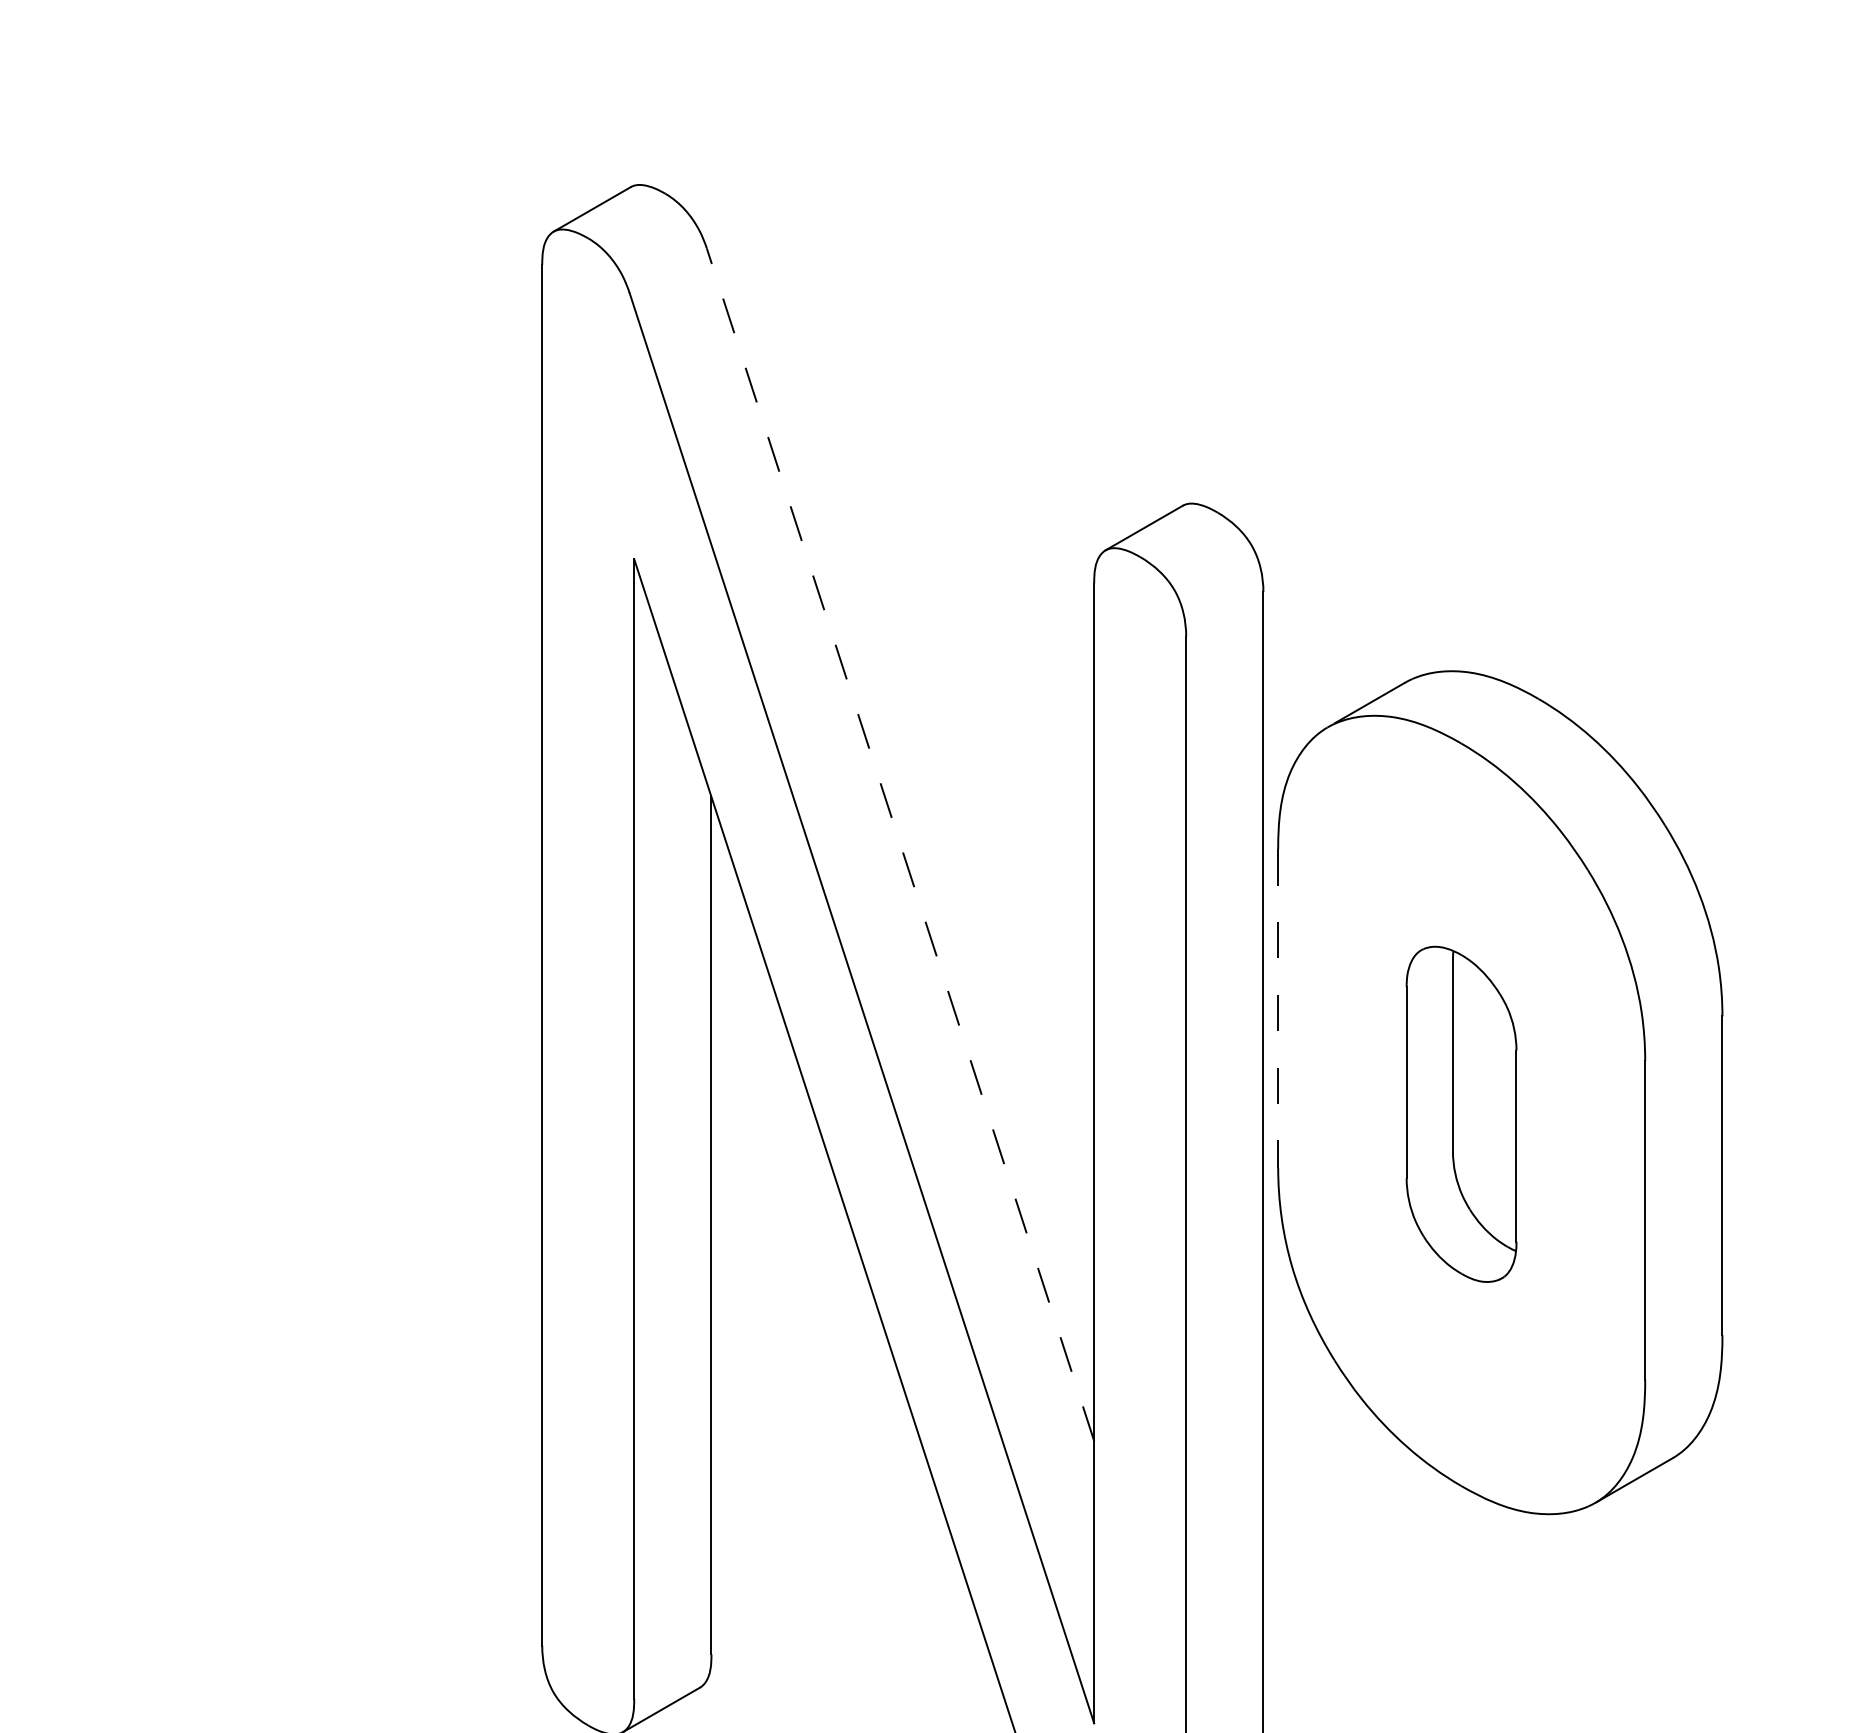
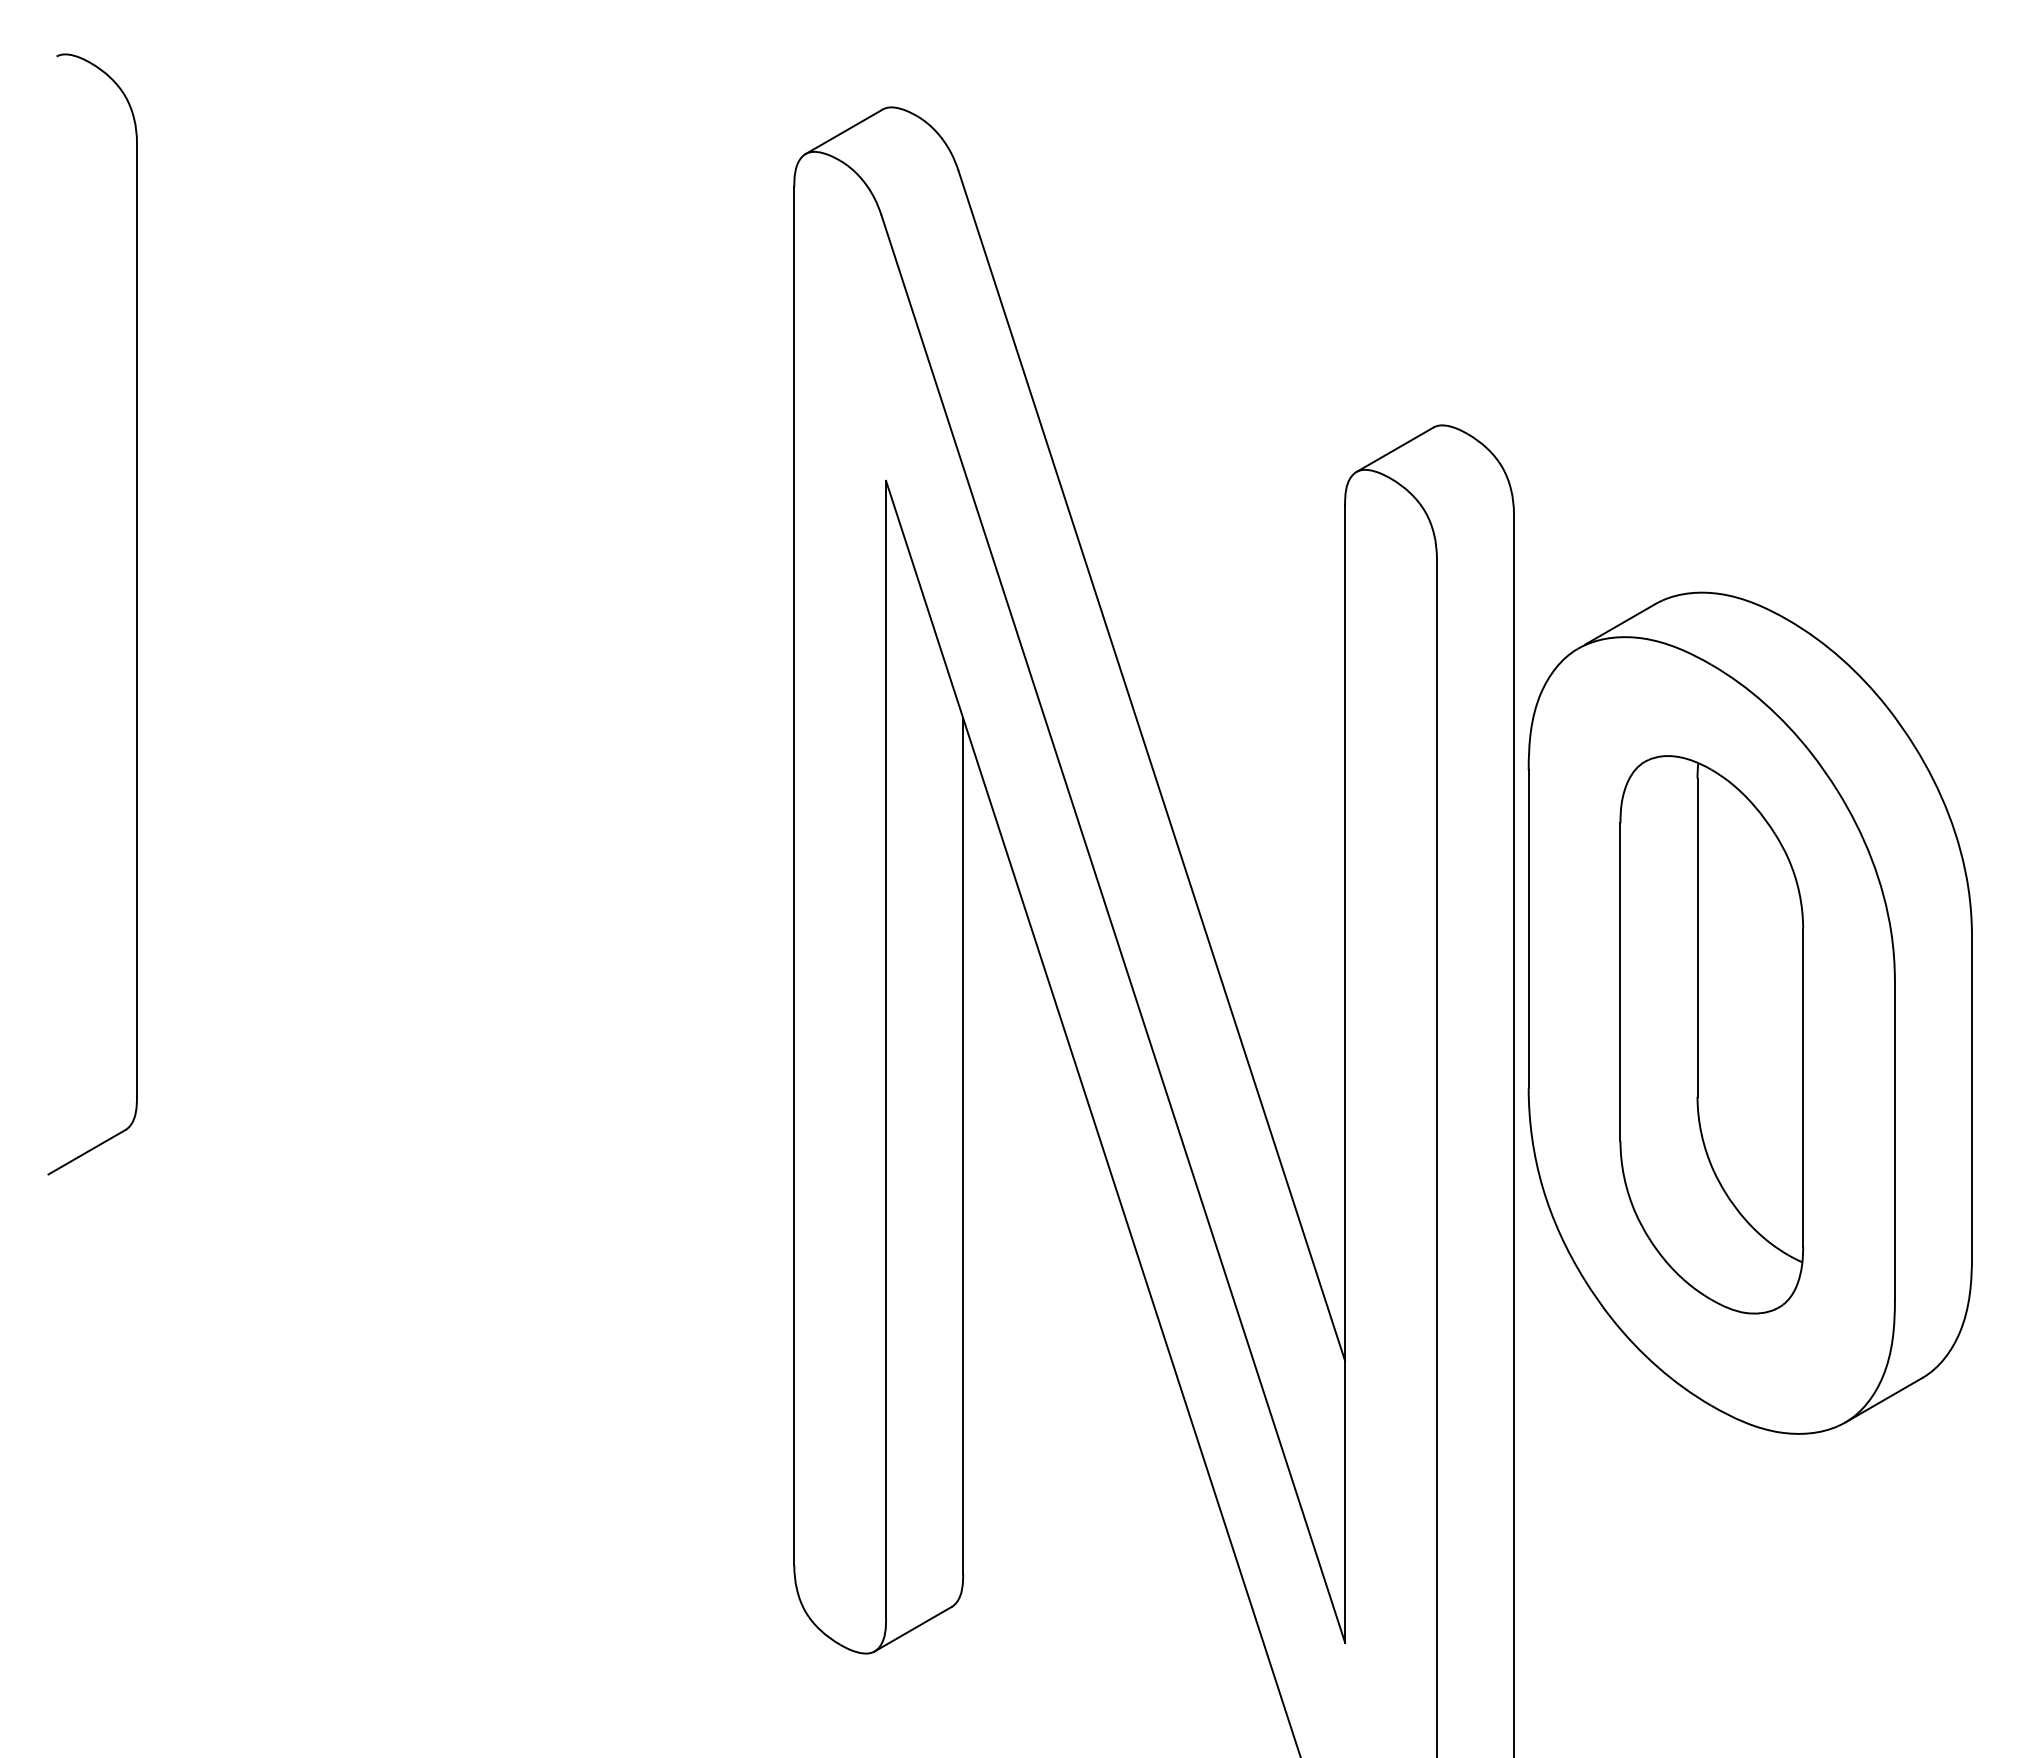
line: (900, 844) -> (1151, 765), dashed -> solid
line: (1277, 1008) -> (1528, 929), dashed -> solid
part: (1461, 1113) -> (1711, 1034), size x1.67

